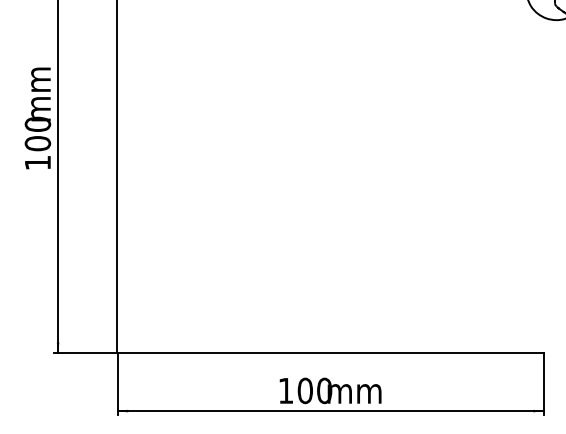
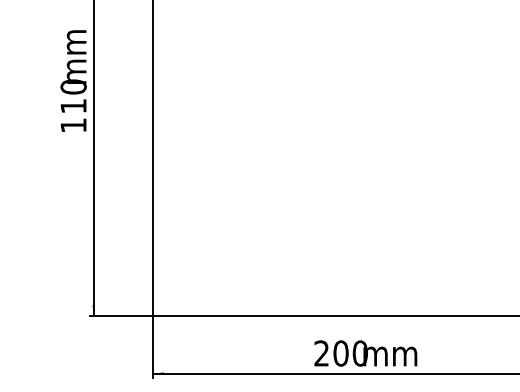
text: (37, 143) -> (73, 106), 100 -> 110
text: (285, 390) -> (321, 353), 100 -> 200

